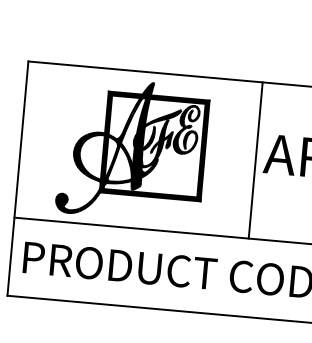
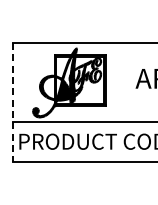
line: (255, 160) -> (131, 82), removed
line: (17, 178) -> (12, 102), solid -> dashed

